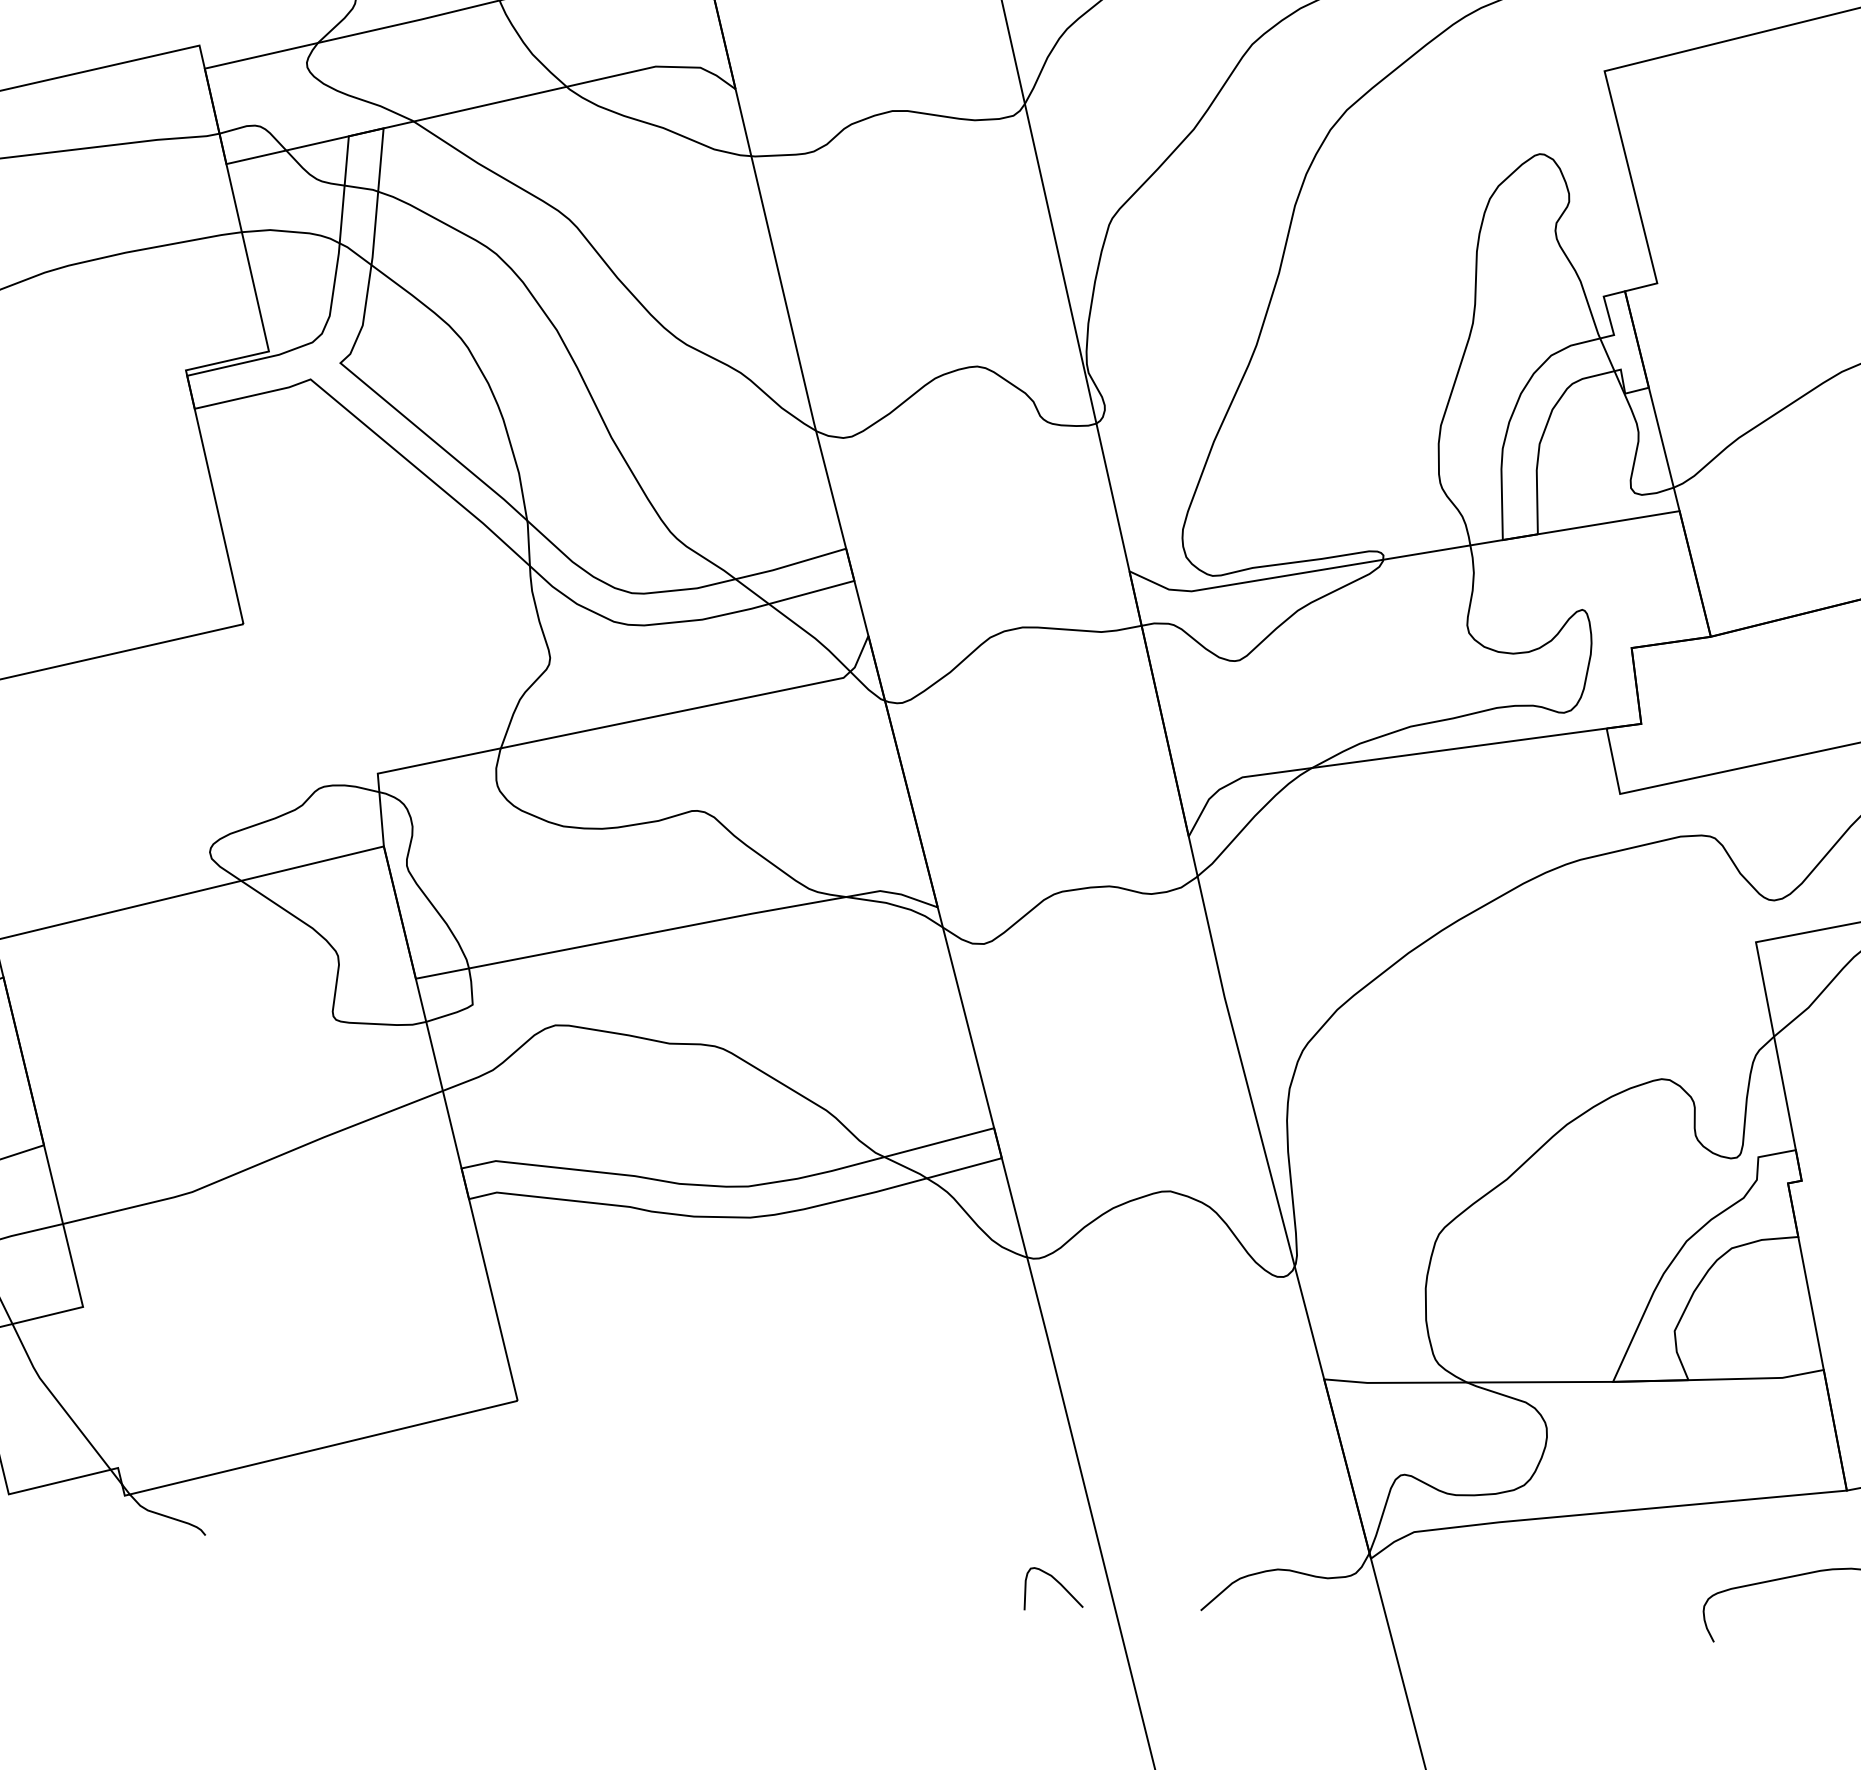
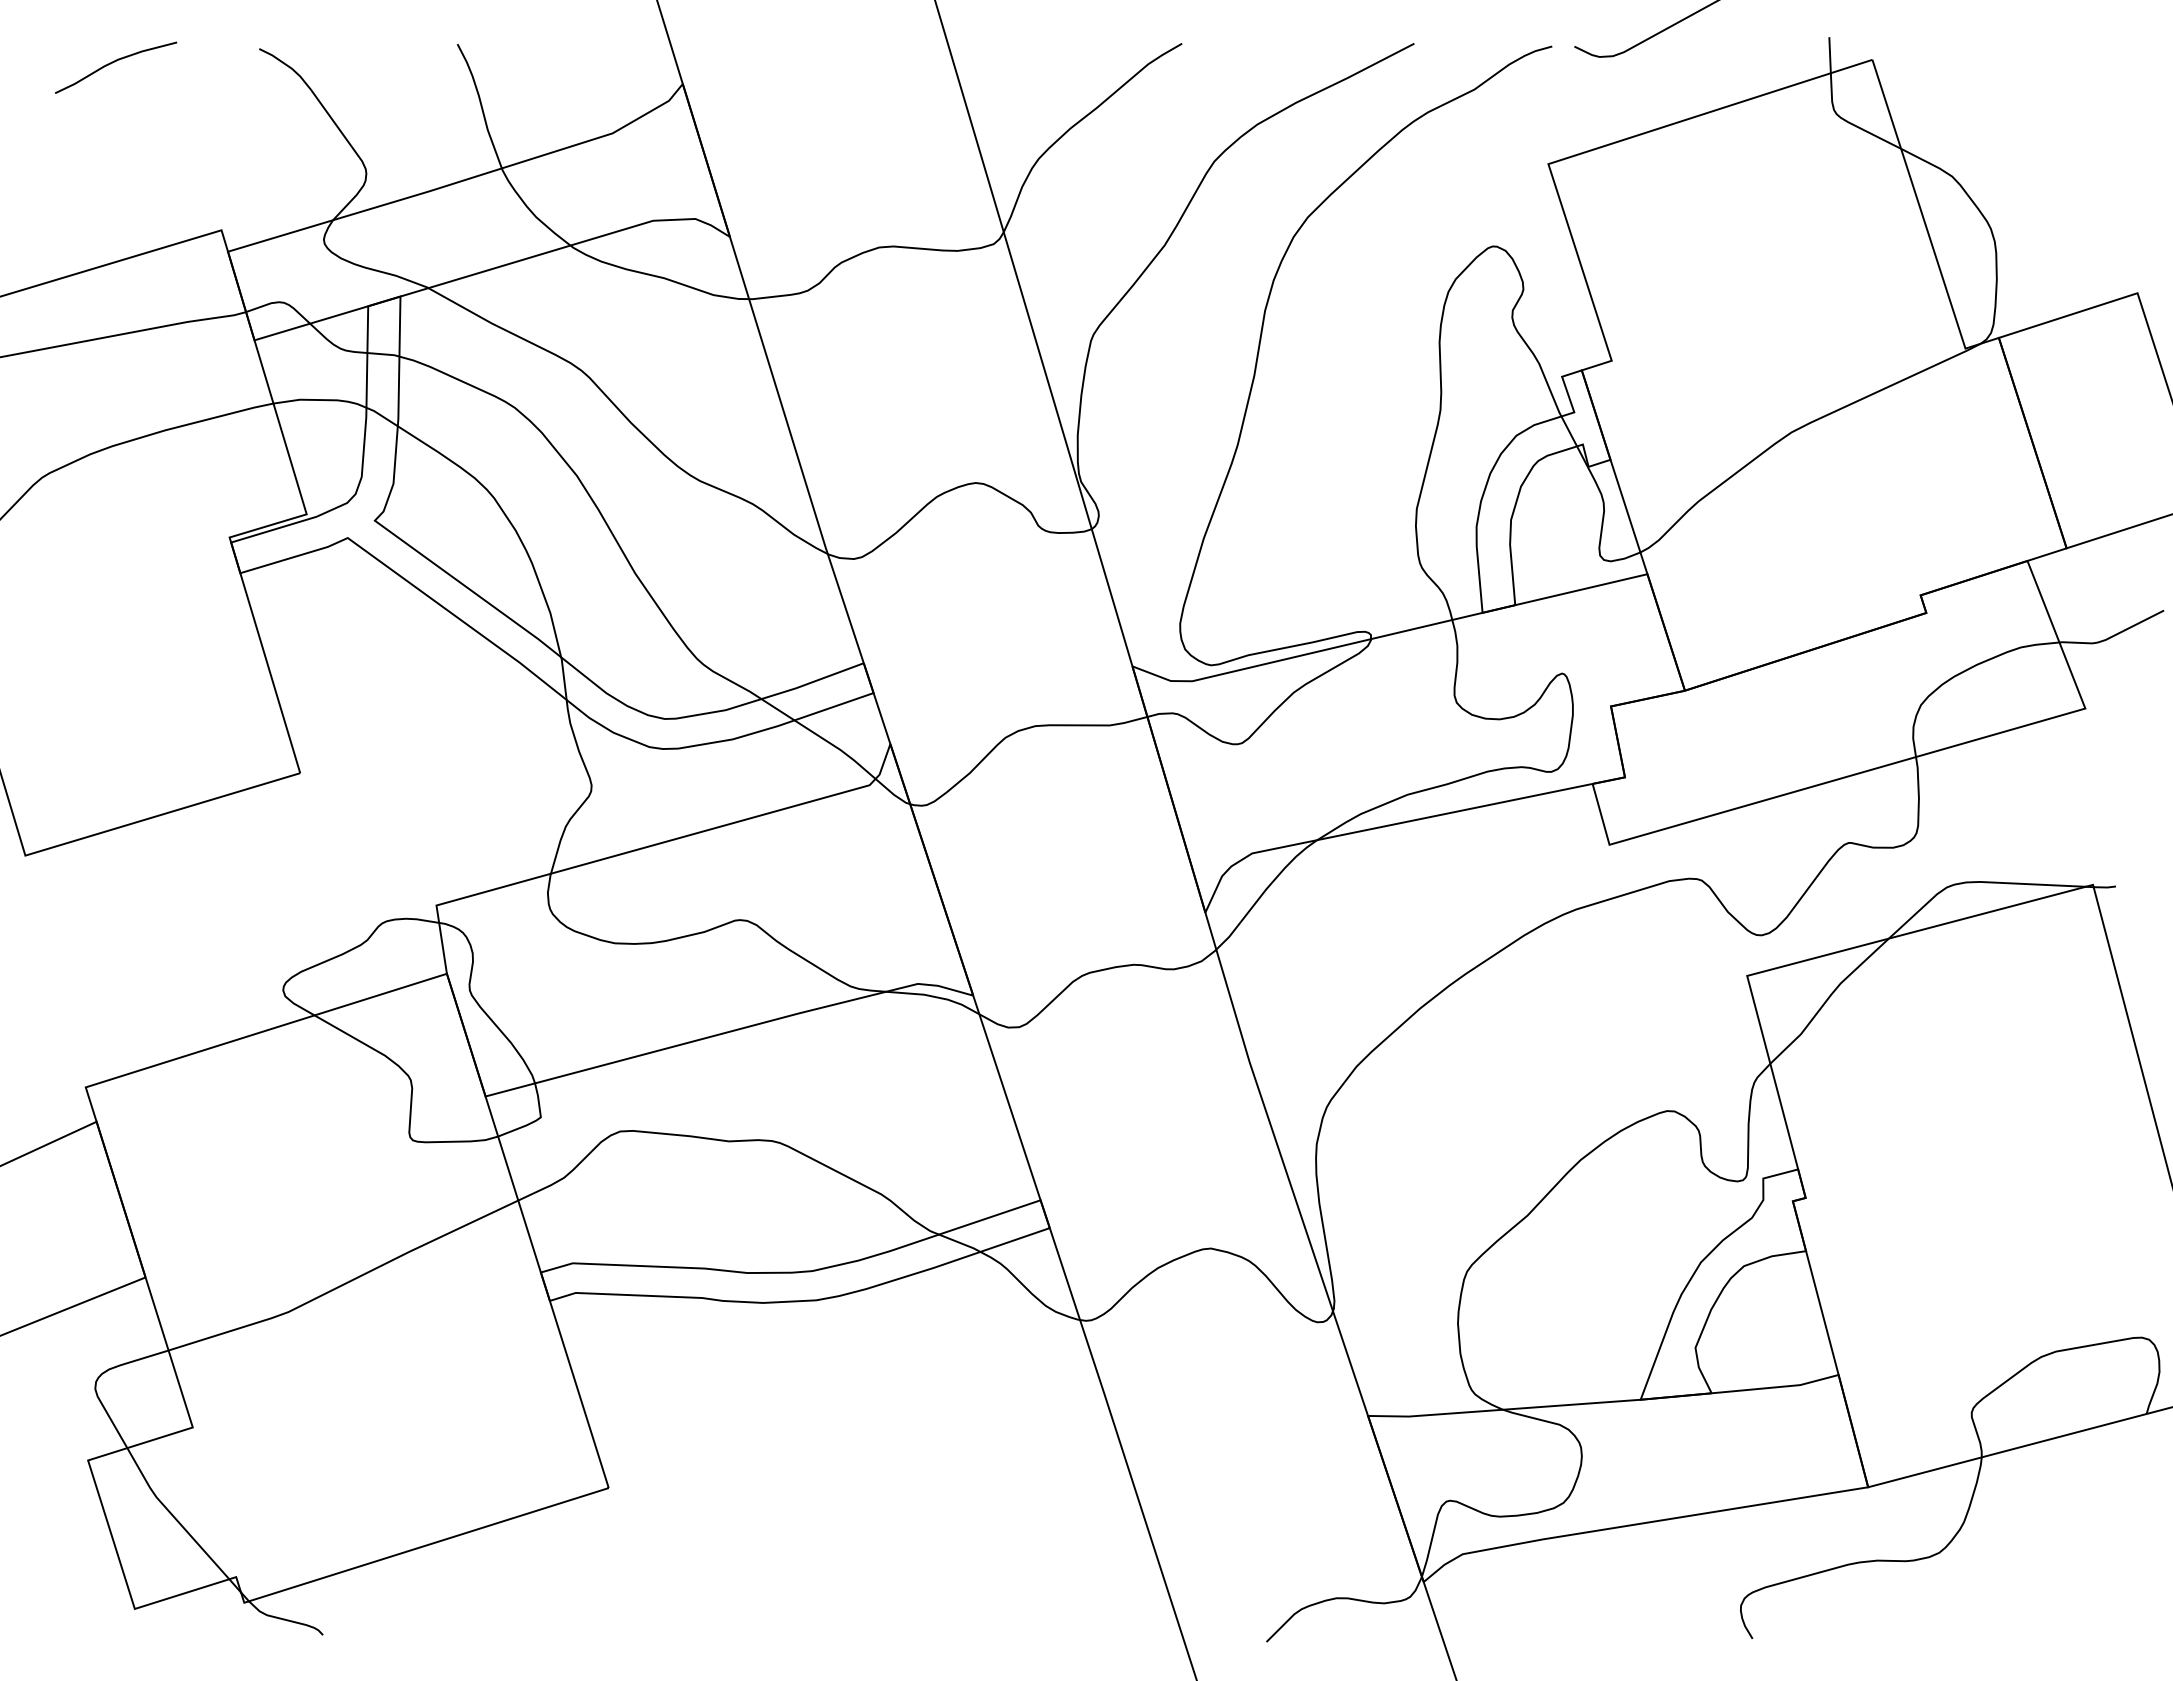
curve: (1059, 1584) -> (1131, 1626), removed

